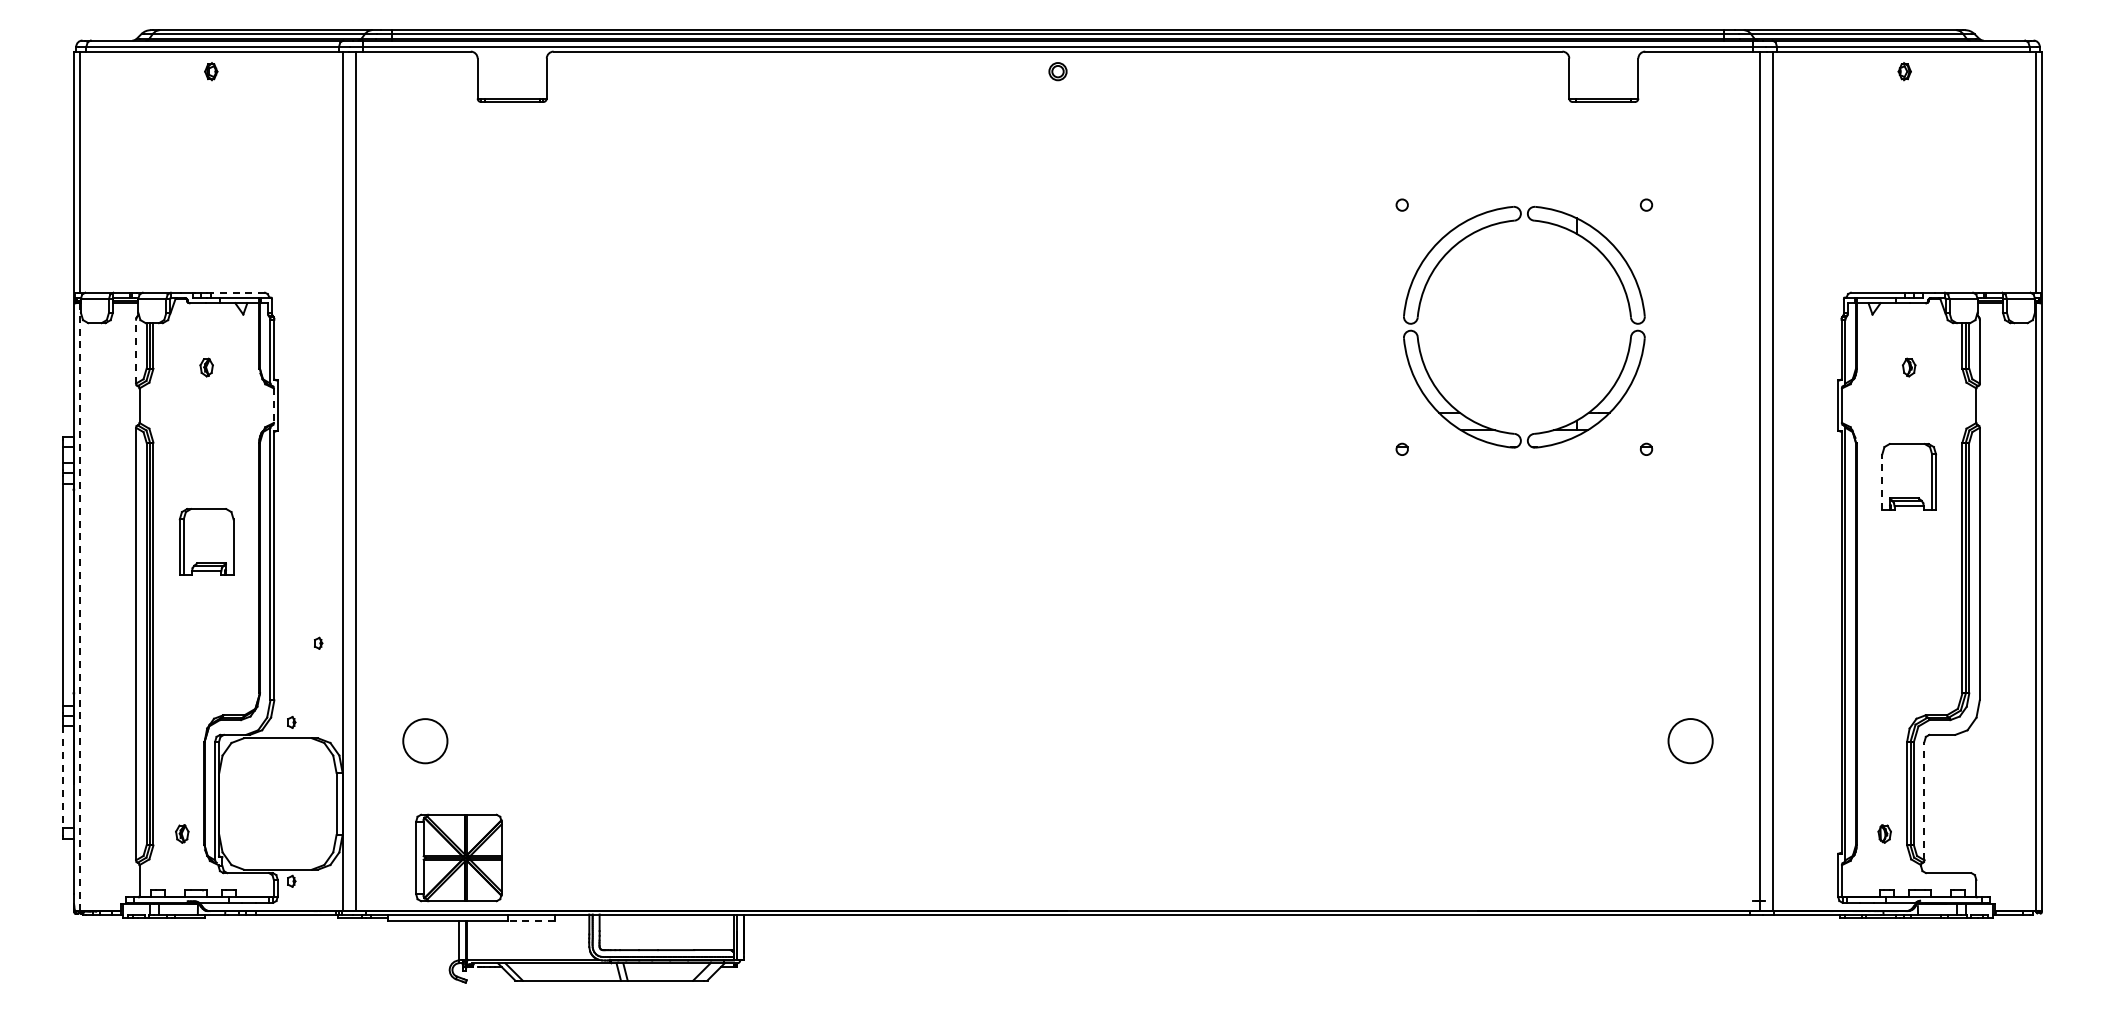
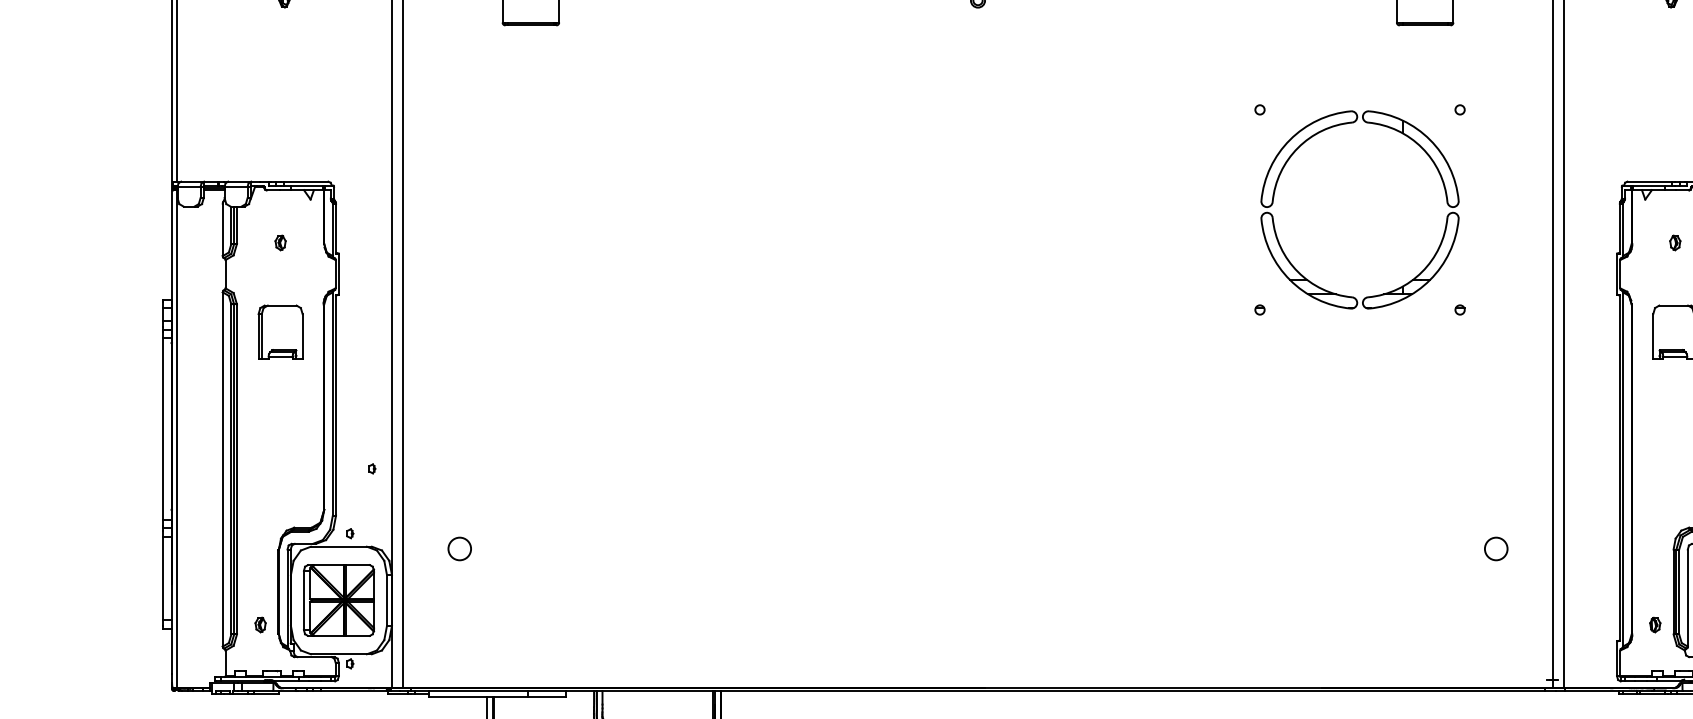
line: (238, 292) -> (306, 181), dashed -> solid
line: (136, 351) -> (223, 229), dashed -> solid
line: (273, 406) -> (335, 274), dashed -> solid
line: (1882, 482) -> (1653, 337), dashed -> solid
part: (206, 541) -> (280, 332), moved
line: (79, 607) -> (176, 439), dashed -> solid
circle: (425, 740) -> (459, 548), size x0.62
circle: (1690, 740) -> (1496, 548), size x0.62
line: (63, 777) -> (163, 578), dashed -> solid
line: (1924, 800) -> (1687, 597), dashed -> solid
part: (458, 857) -> (338, 600), moved
line: (531, 921) -> (546, 696), dashed -> solid

